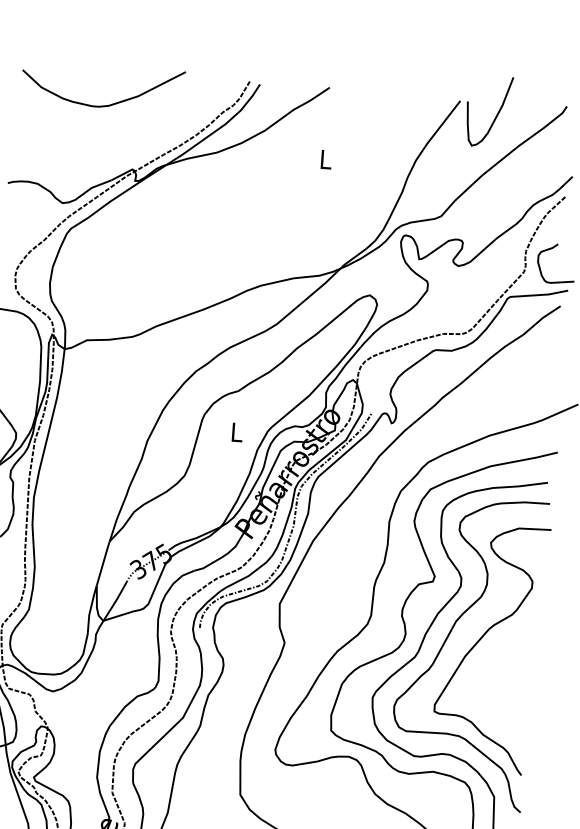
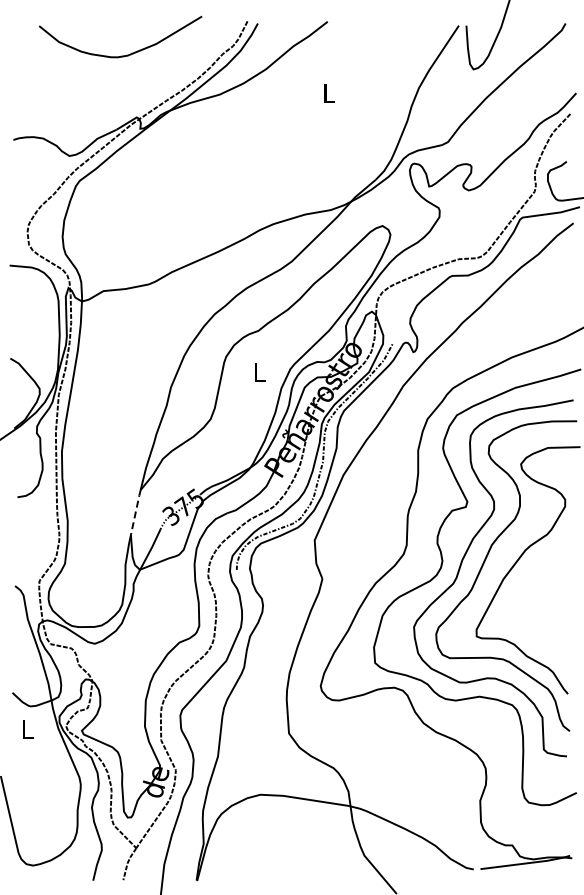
curve: (102, 105) -> (121, 55), moved
line: (103, 562) -> (135, 511), solid -> dashed

